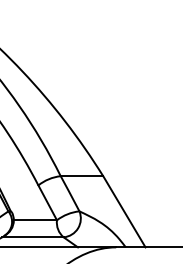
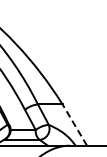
line: (123, 212) -> (74, 125), solid -> dashed

